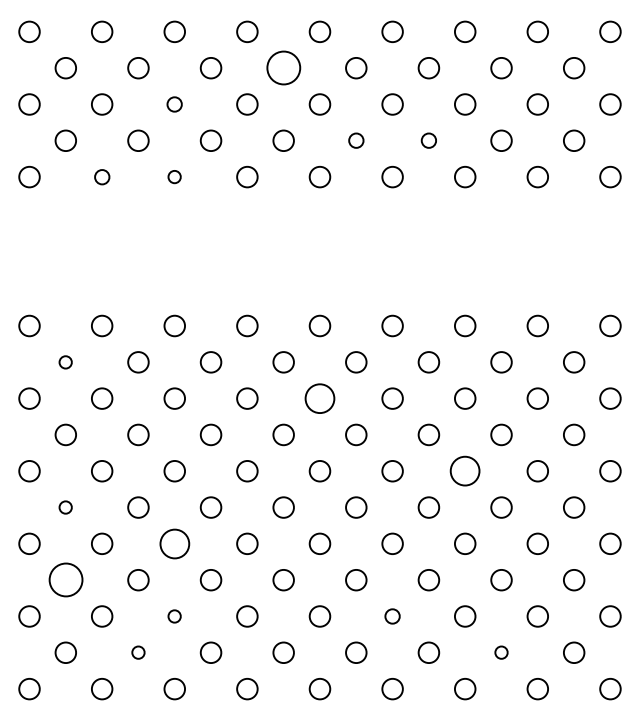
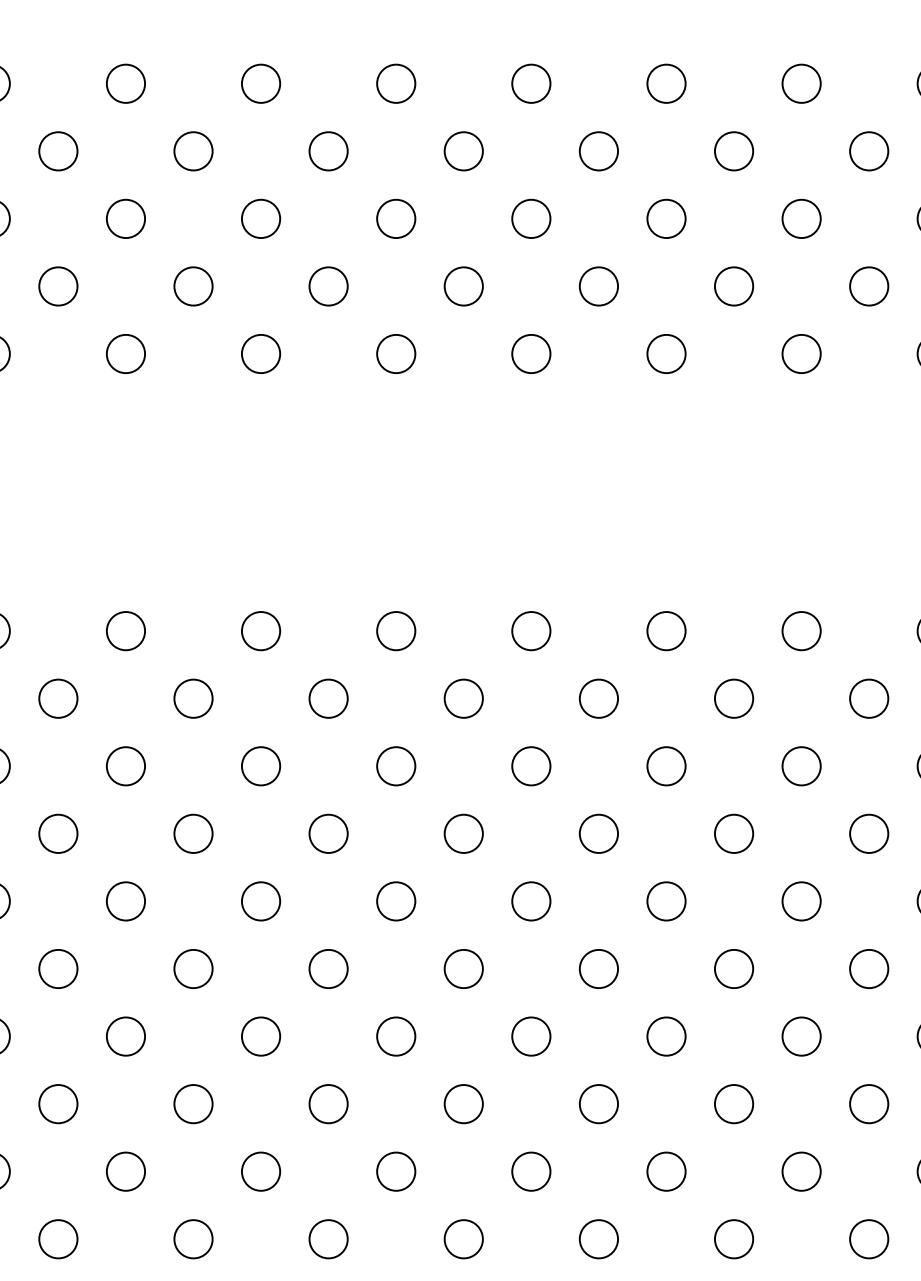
circle: (283, 68) -> (463, 151), size x0.62
circle: (174, 104) -> (260, 218), size x1.43
circle: (356, 140) -> (599, 285), size x1.43
circle: (428, 140) -> (733, 285), size x1.43
circle: (174, 176) -> (260, 352), size x1.67
circle: (102, 177) -> (126, 354), size x1.43
circle: (65, 362) -> (57, 699), size x1.67
circle: (319, 398) -> (530, 766), size x0.71
circle: (465, 471) -> (802, 901), size x0.71
circle: (65, 507) -> (57, 968), size x1.67
circle: (174, 543) -> (260, 1035), size x0.71
circle: (65, 580) -> (57, 1104), size x0.62
circle: (174, 616) -> (260, 1171), size x1.67
circle: (392, 616) -> (666, 1171), size x1.43
circle: (138, 652) -> (193, 1238), size x1.67
circle: (501, 652) -> (869, 1238), size x1.67

